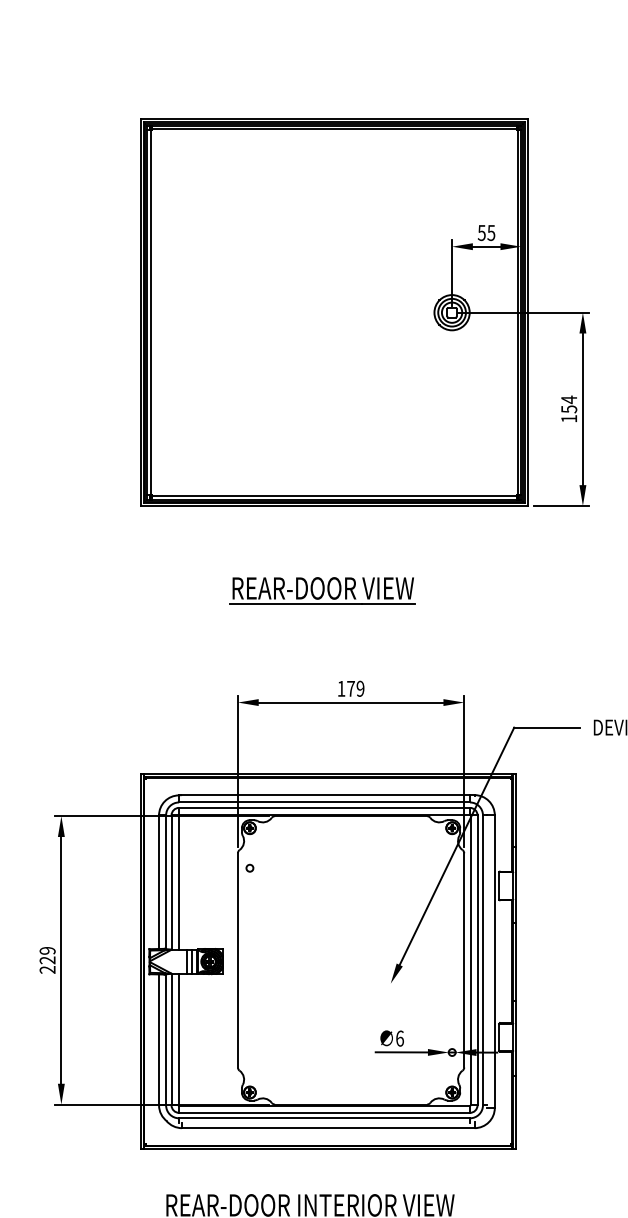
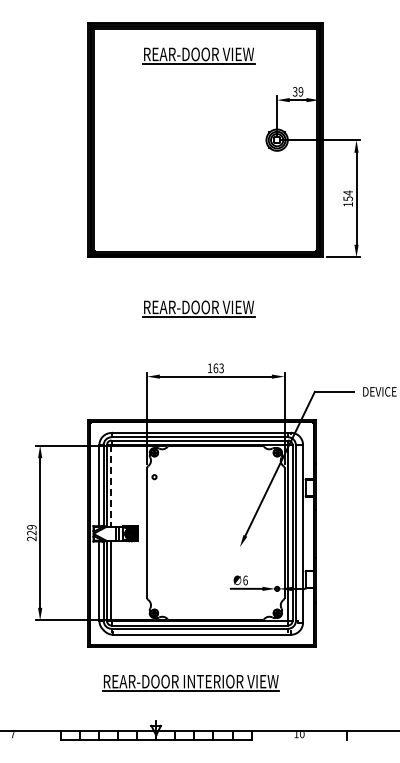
part: (322, 173) -> (198, 55), added
text: (487, 232) -> (298, 91), 55 -> 39
text: (355, 689) -> (218, 368), 179 -> 163
line: (178, 882) -> (111, 485), solid -> dashed

